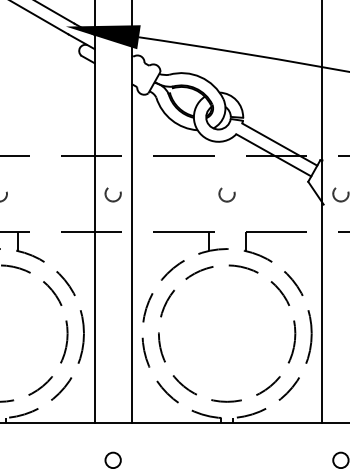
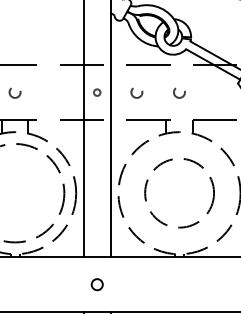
circle: (112, 194) -> (96, 92), size x0.6
circle: (167, 194) -> (136, 92), added
circle: (227, 333) -> (179, 193), size x0.7

